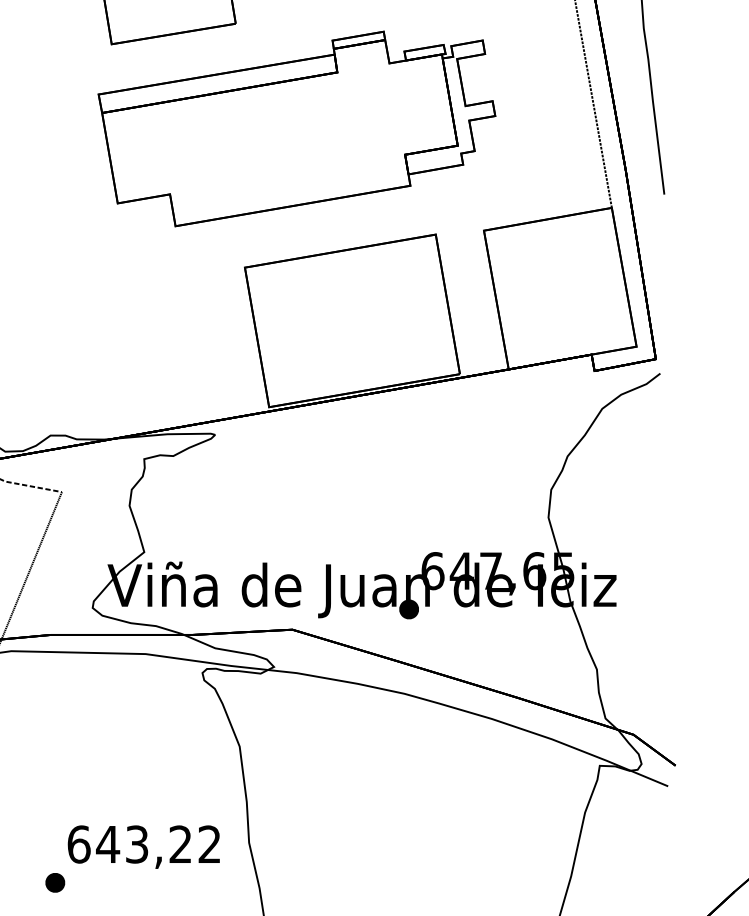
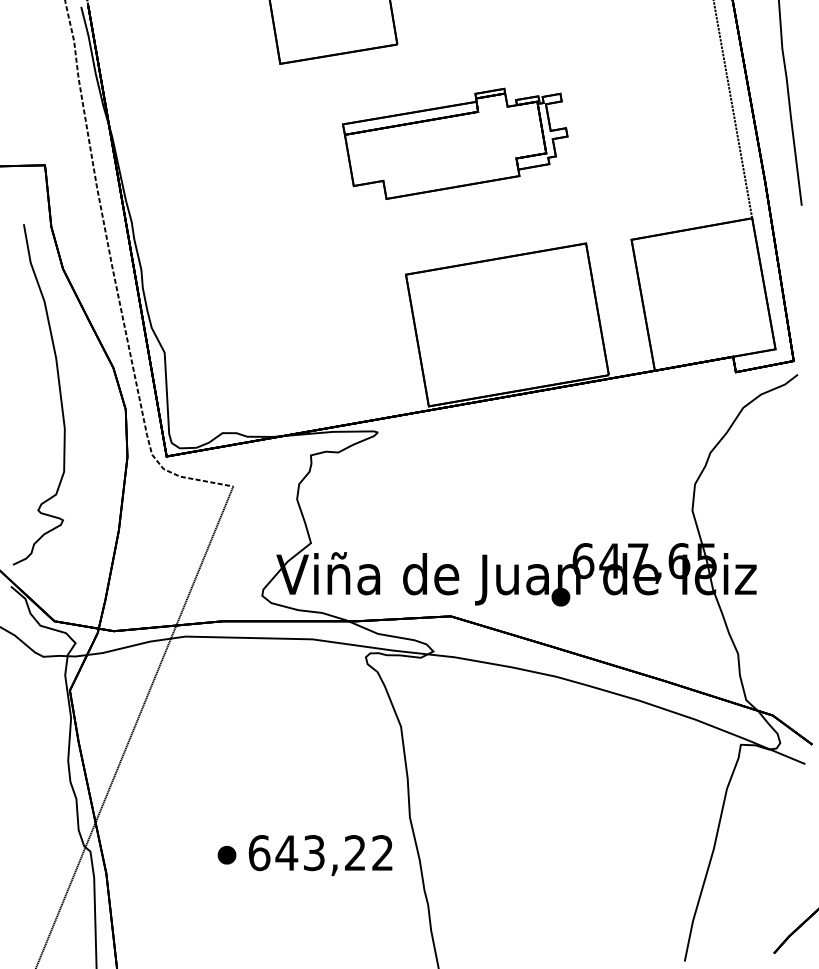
part: (297, 128) -> (455, 143), size x0.6
text: (143, 847) -> (320, 855), moved

